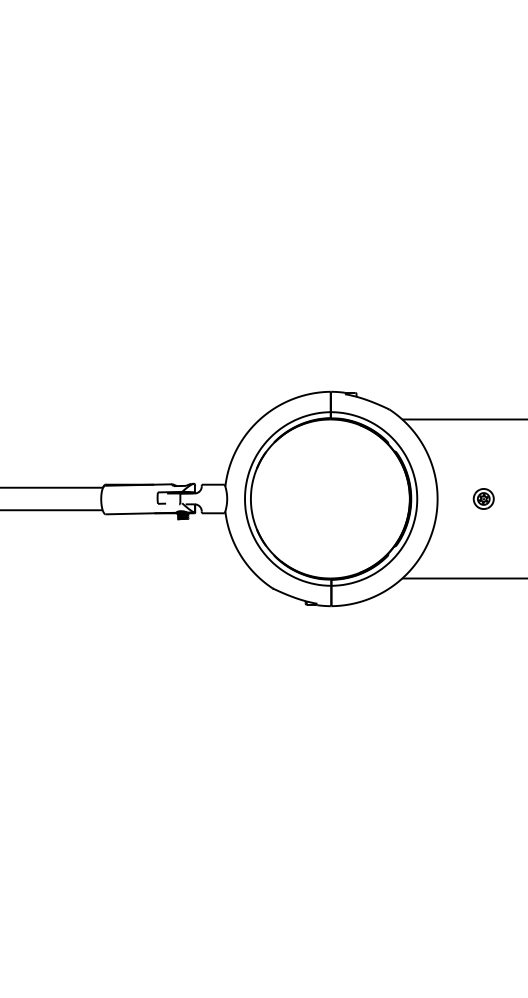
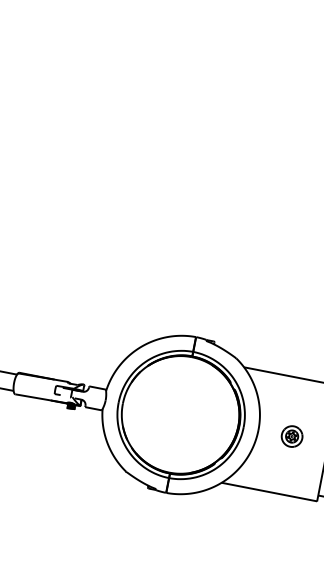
part: (483, 498) -> (291, 436), size x1.4

